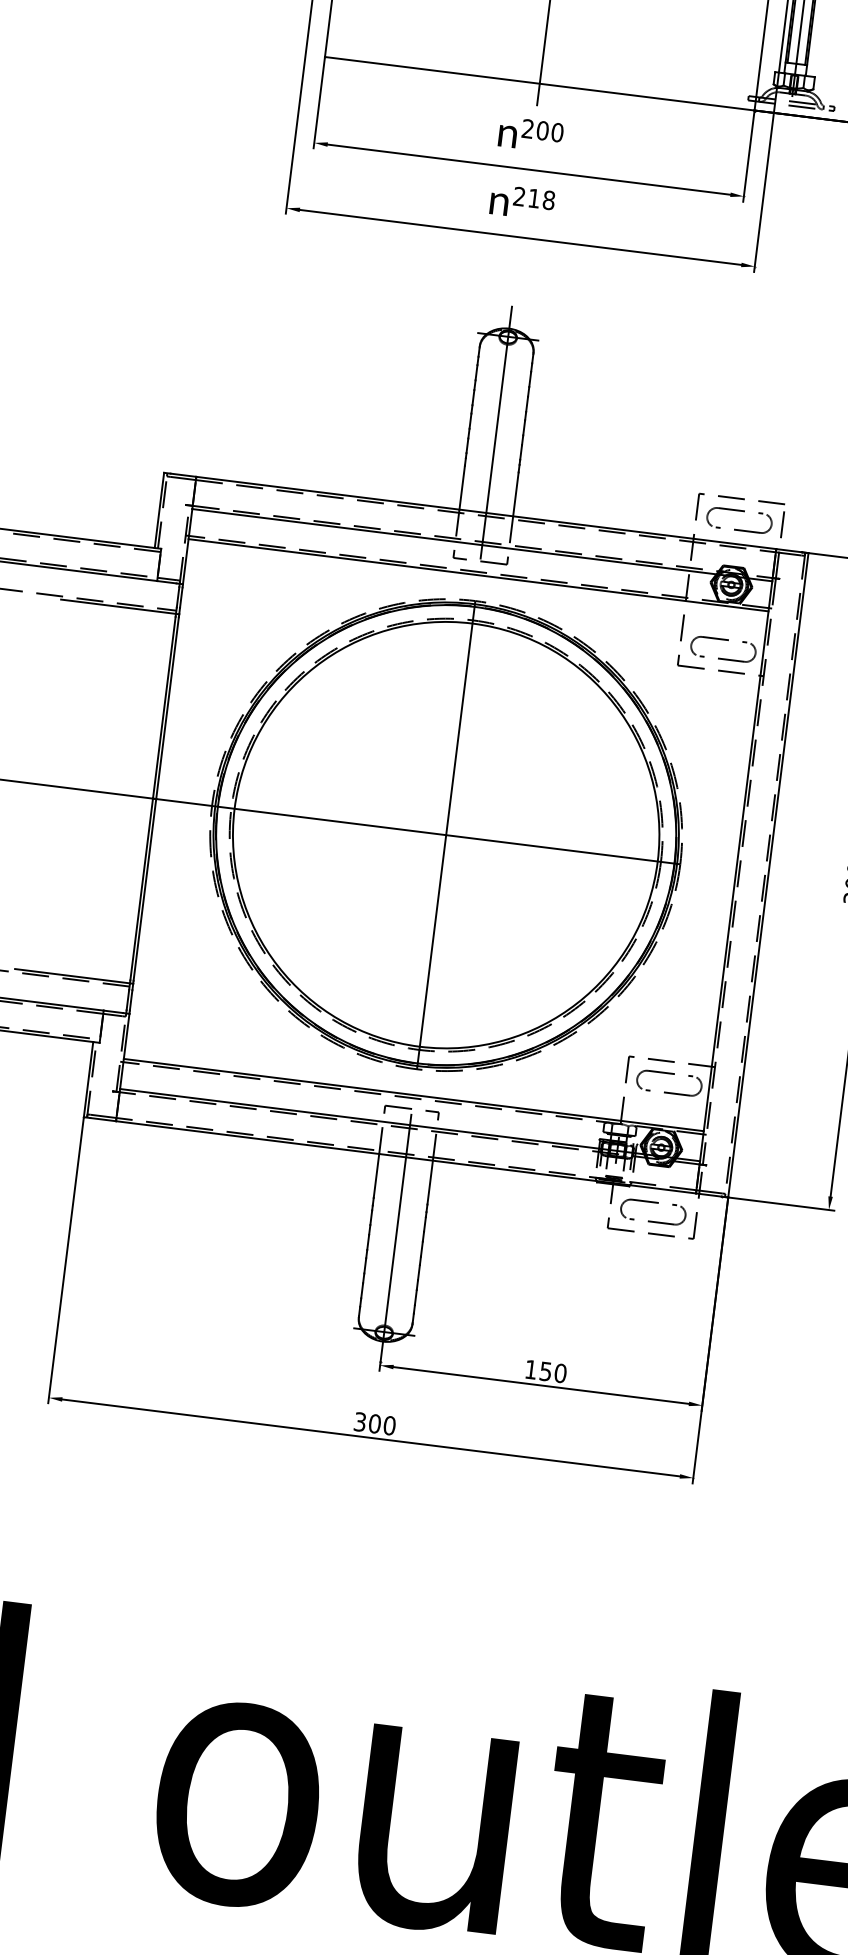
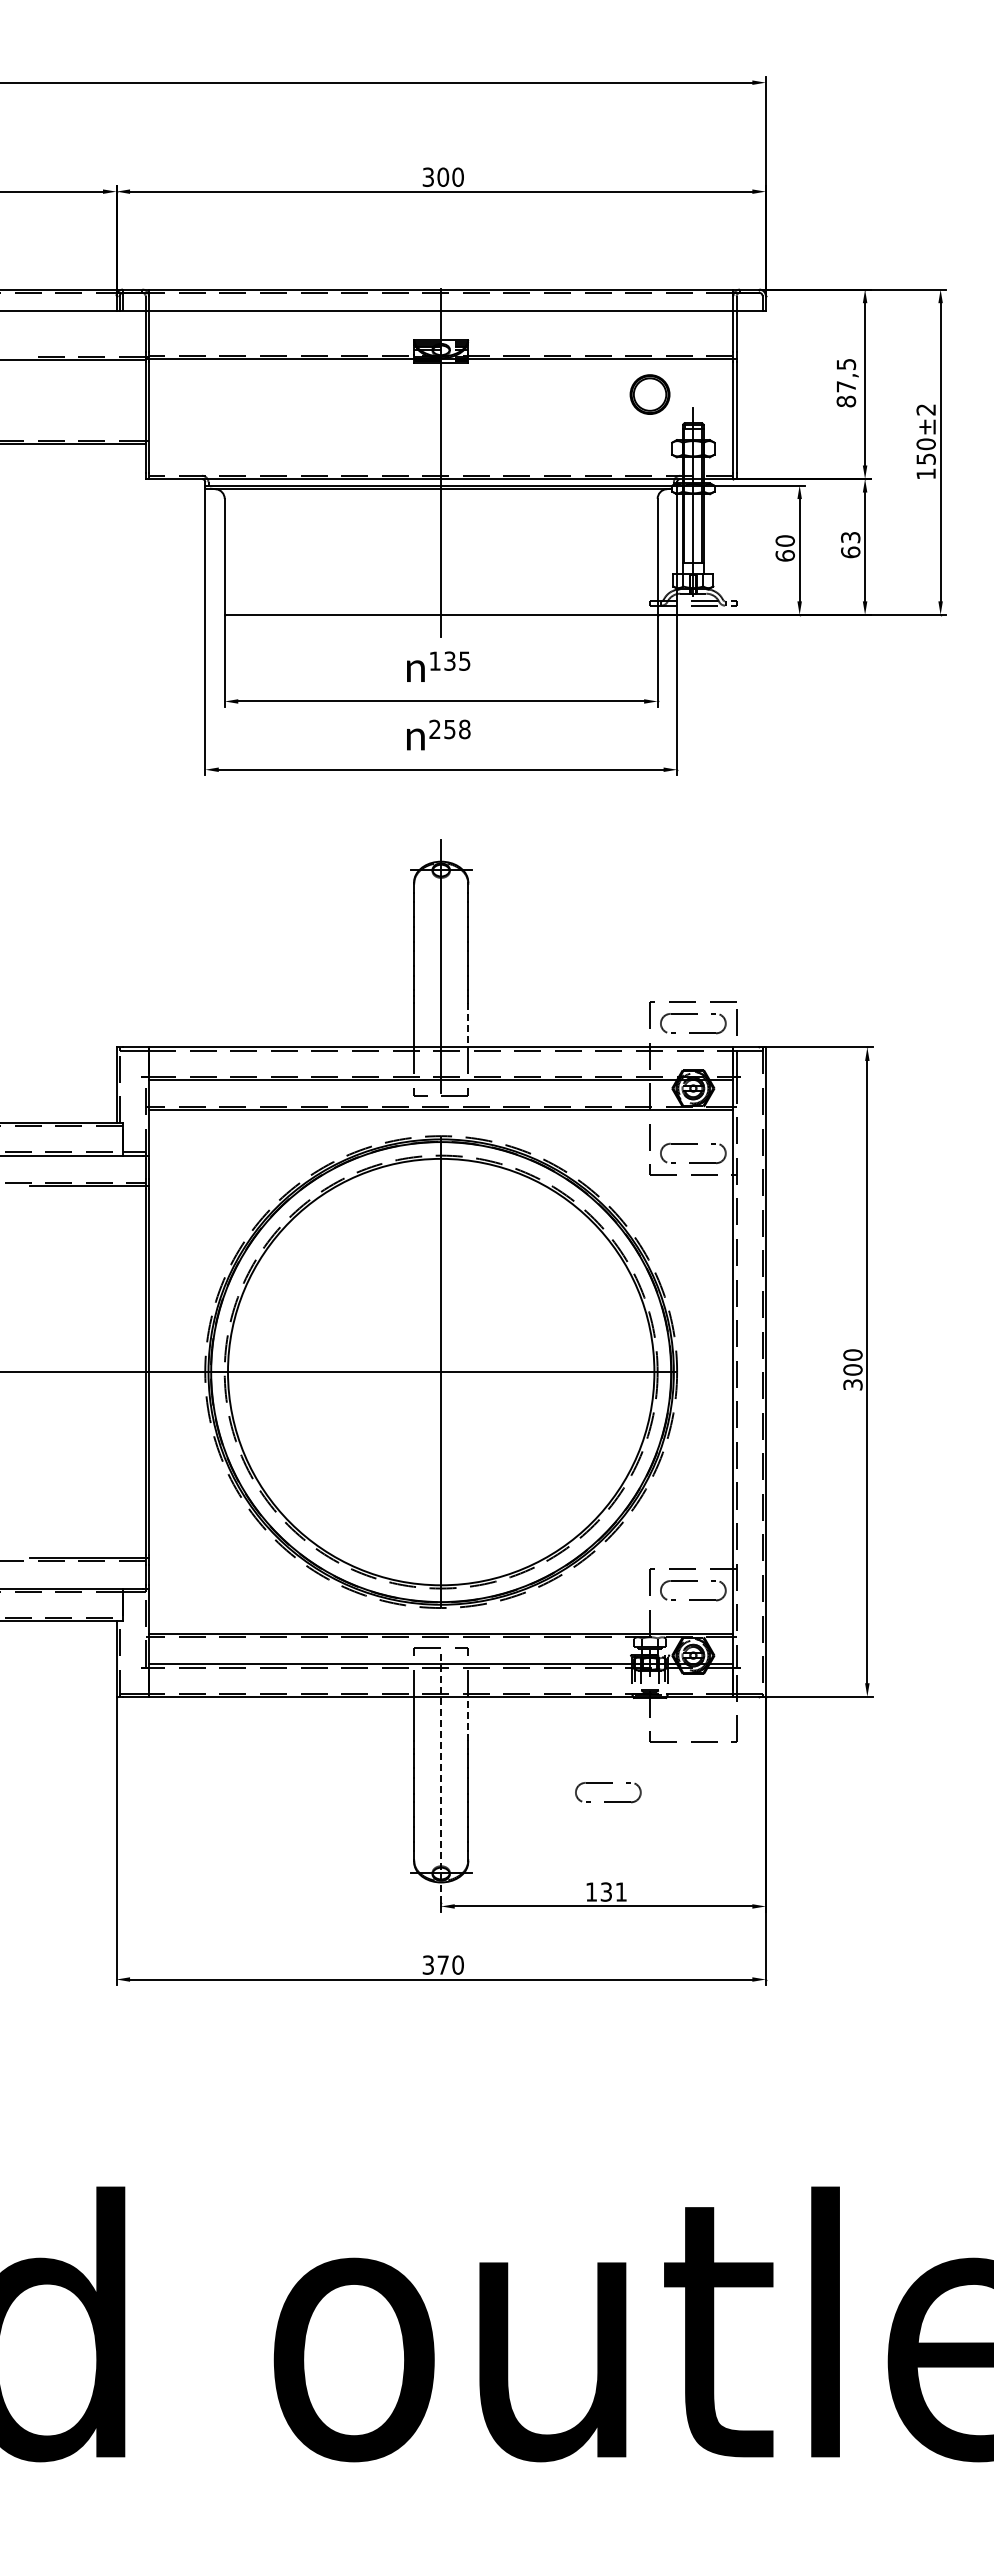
text: (542, 130) -> (449, 660), 200 -> 135
text: (533, 198) -> (449, 729), 218 -> 258
line: (516, 494) -> (468, 1025), solid -> dashed
line: (430, 1182) -> (468, 1718), solid -> dashed
part: (654, 1203) -> (608, 1783), moved
line: (396, 1238) -> (441, 1778), solid -> dashed
text: (553, 1371) -> (614, 1891), 150 -> 131
text: (375, 1423) -> (443, 1964), 300 -> 370

